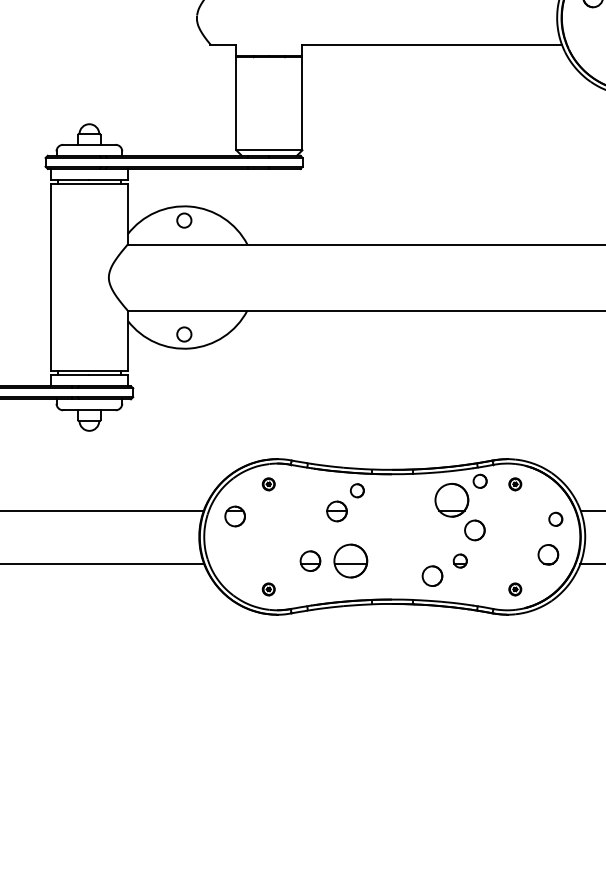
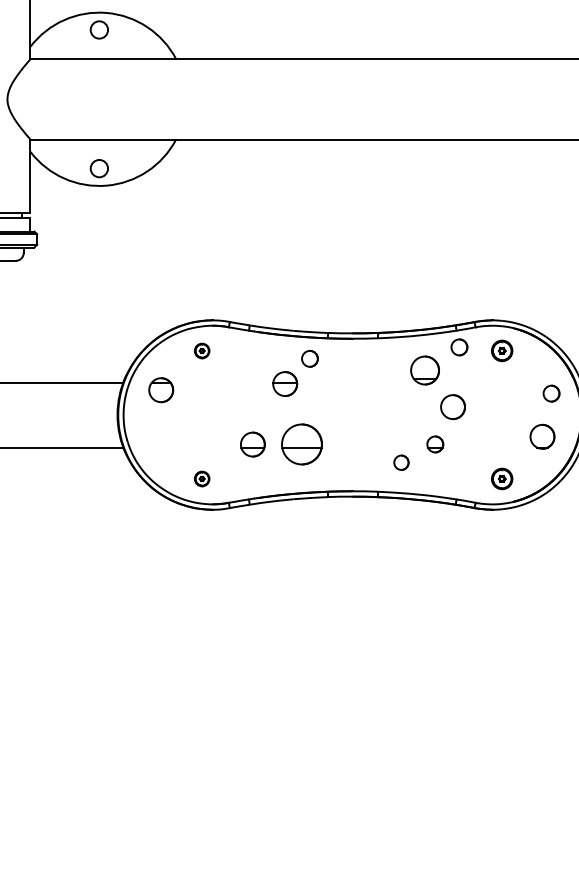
part: (515, 484) -> (502, 351), size x1.4
part: (451, 500) -> (424, 370), size x0.7
part: (432, 575) -> (401, 461), size x0.6
part: (515, 589) -> (502, 479), size x1.4

